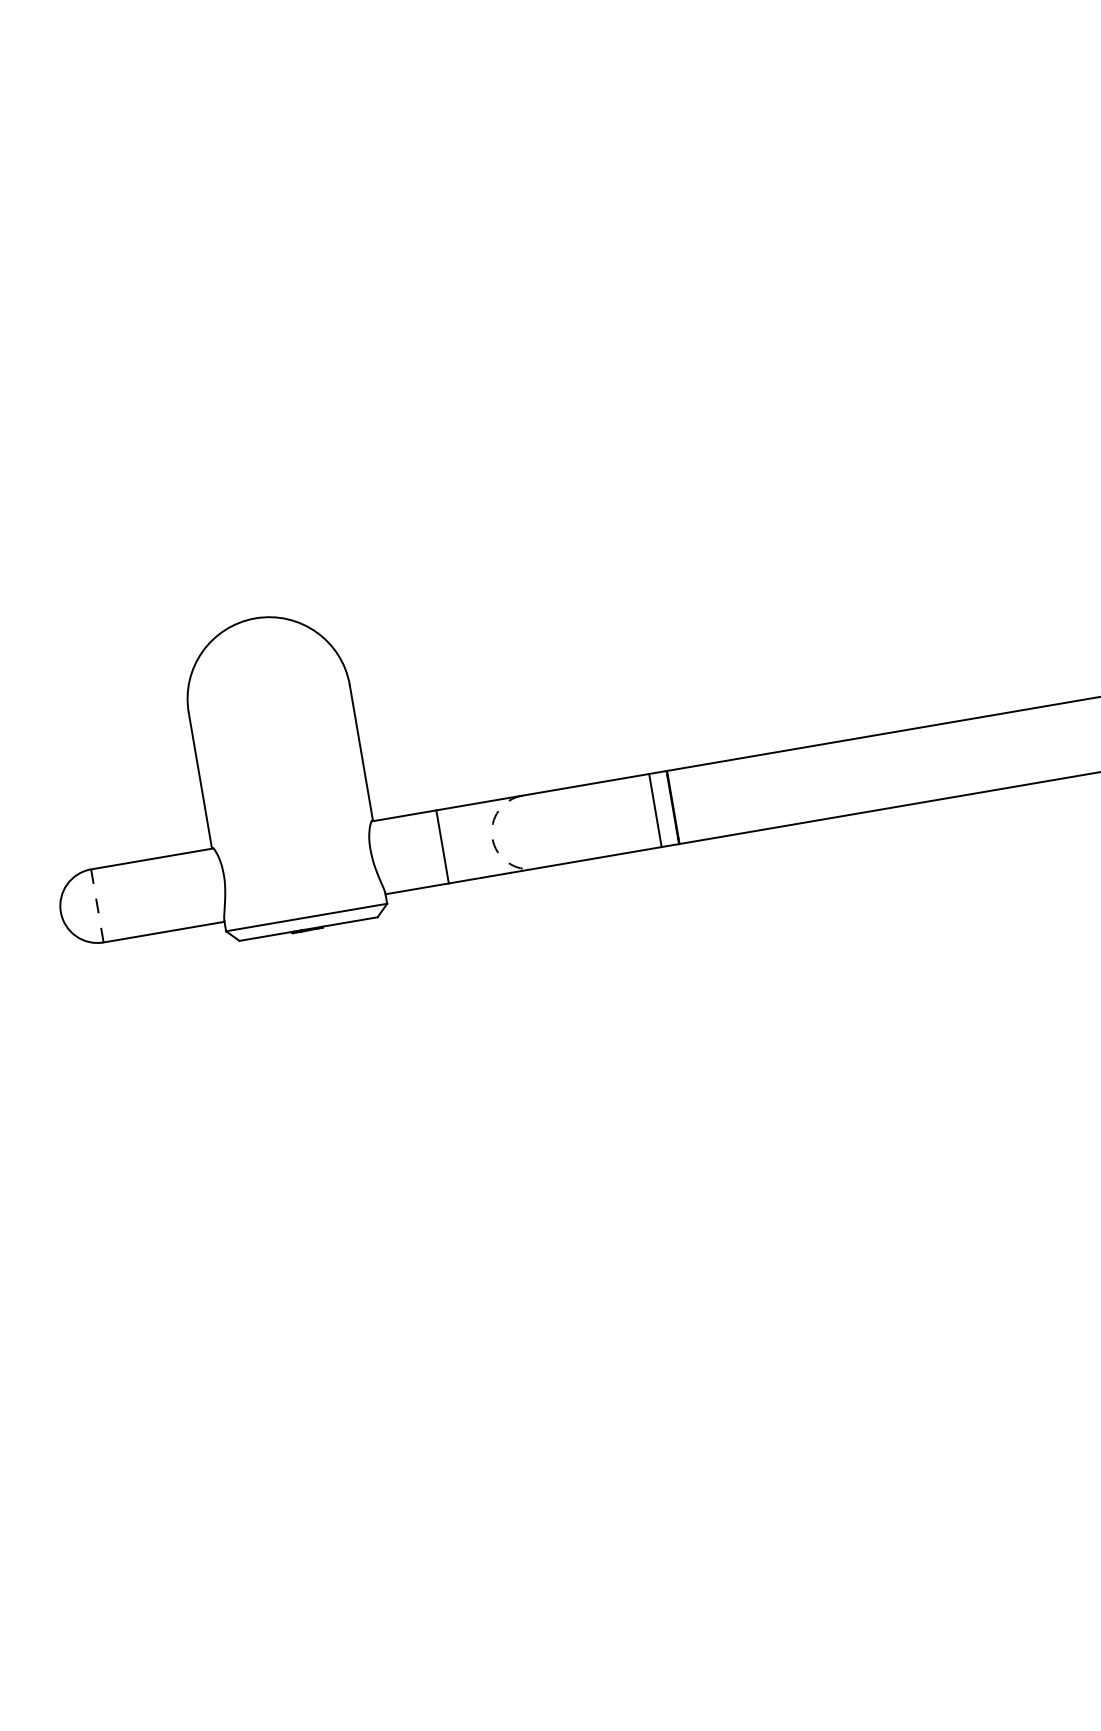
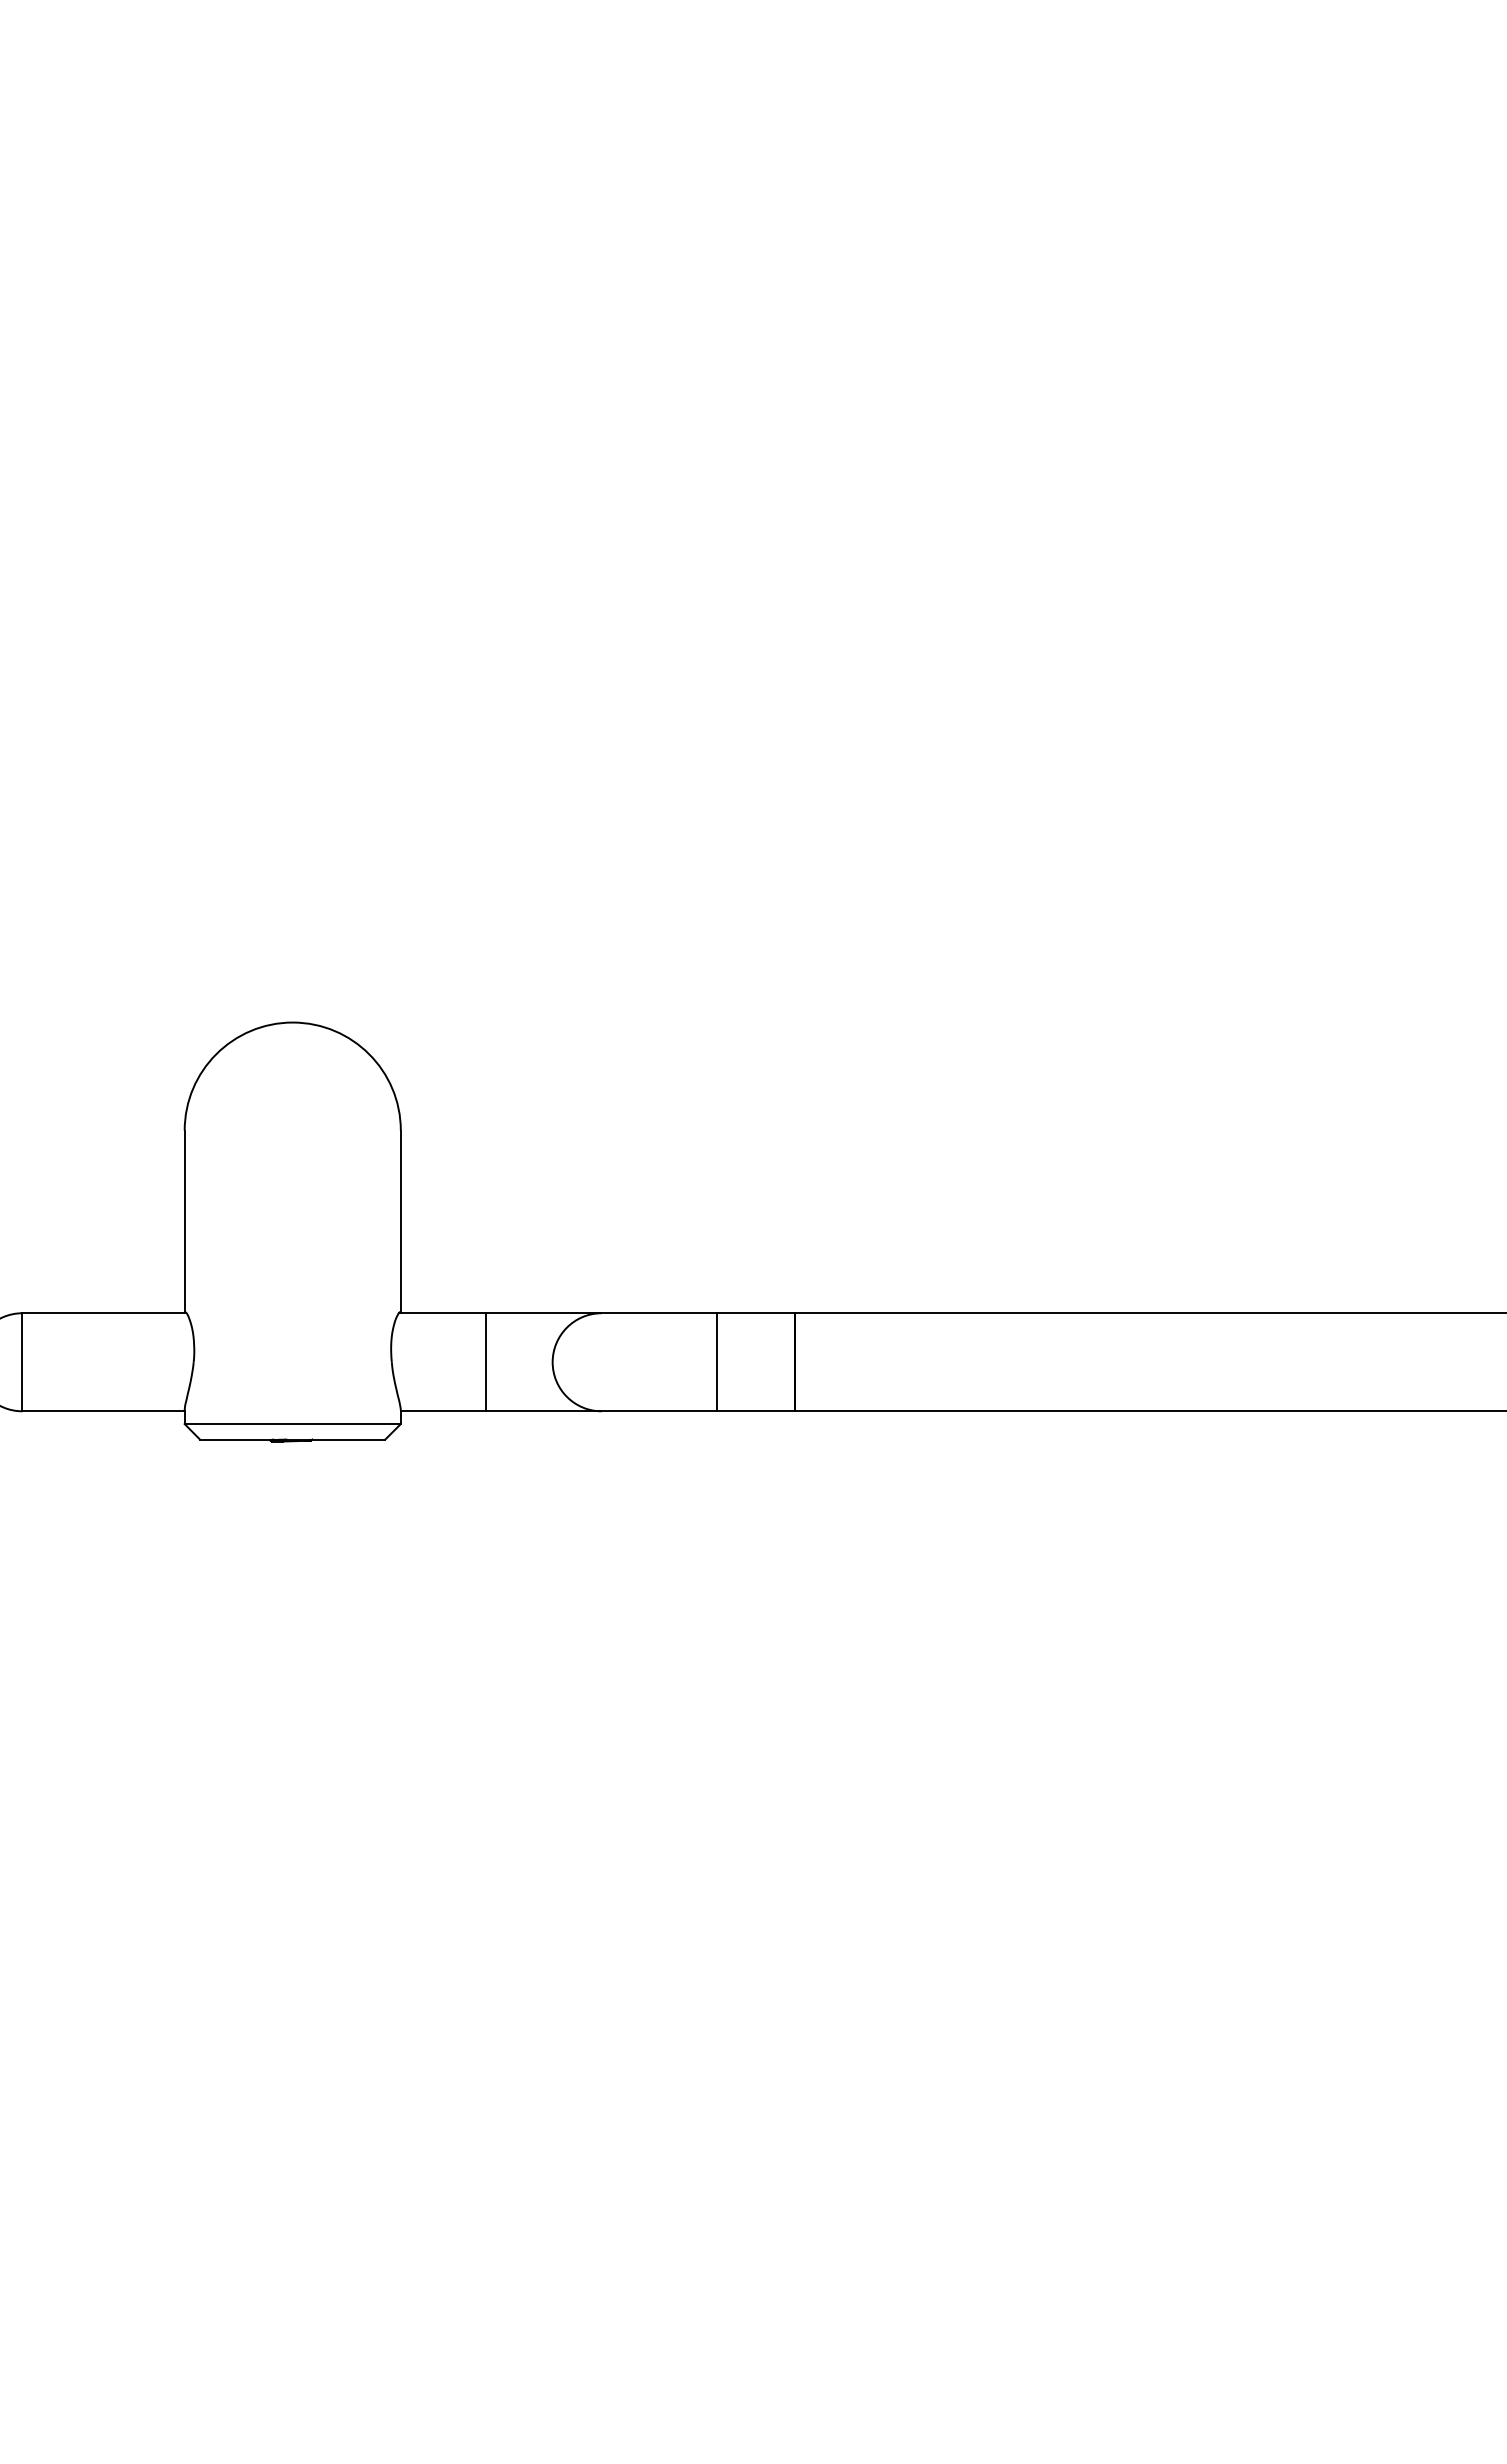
line: (655, 810) -> (717, 1362), moved
arc: (492, 838) -> (552, 1362), dashed -> solid
line: (97, 905) -> (22, 1361), dashed -> solid

